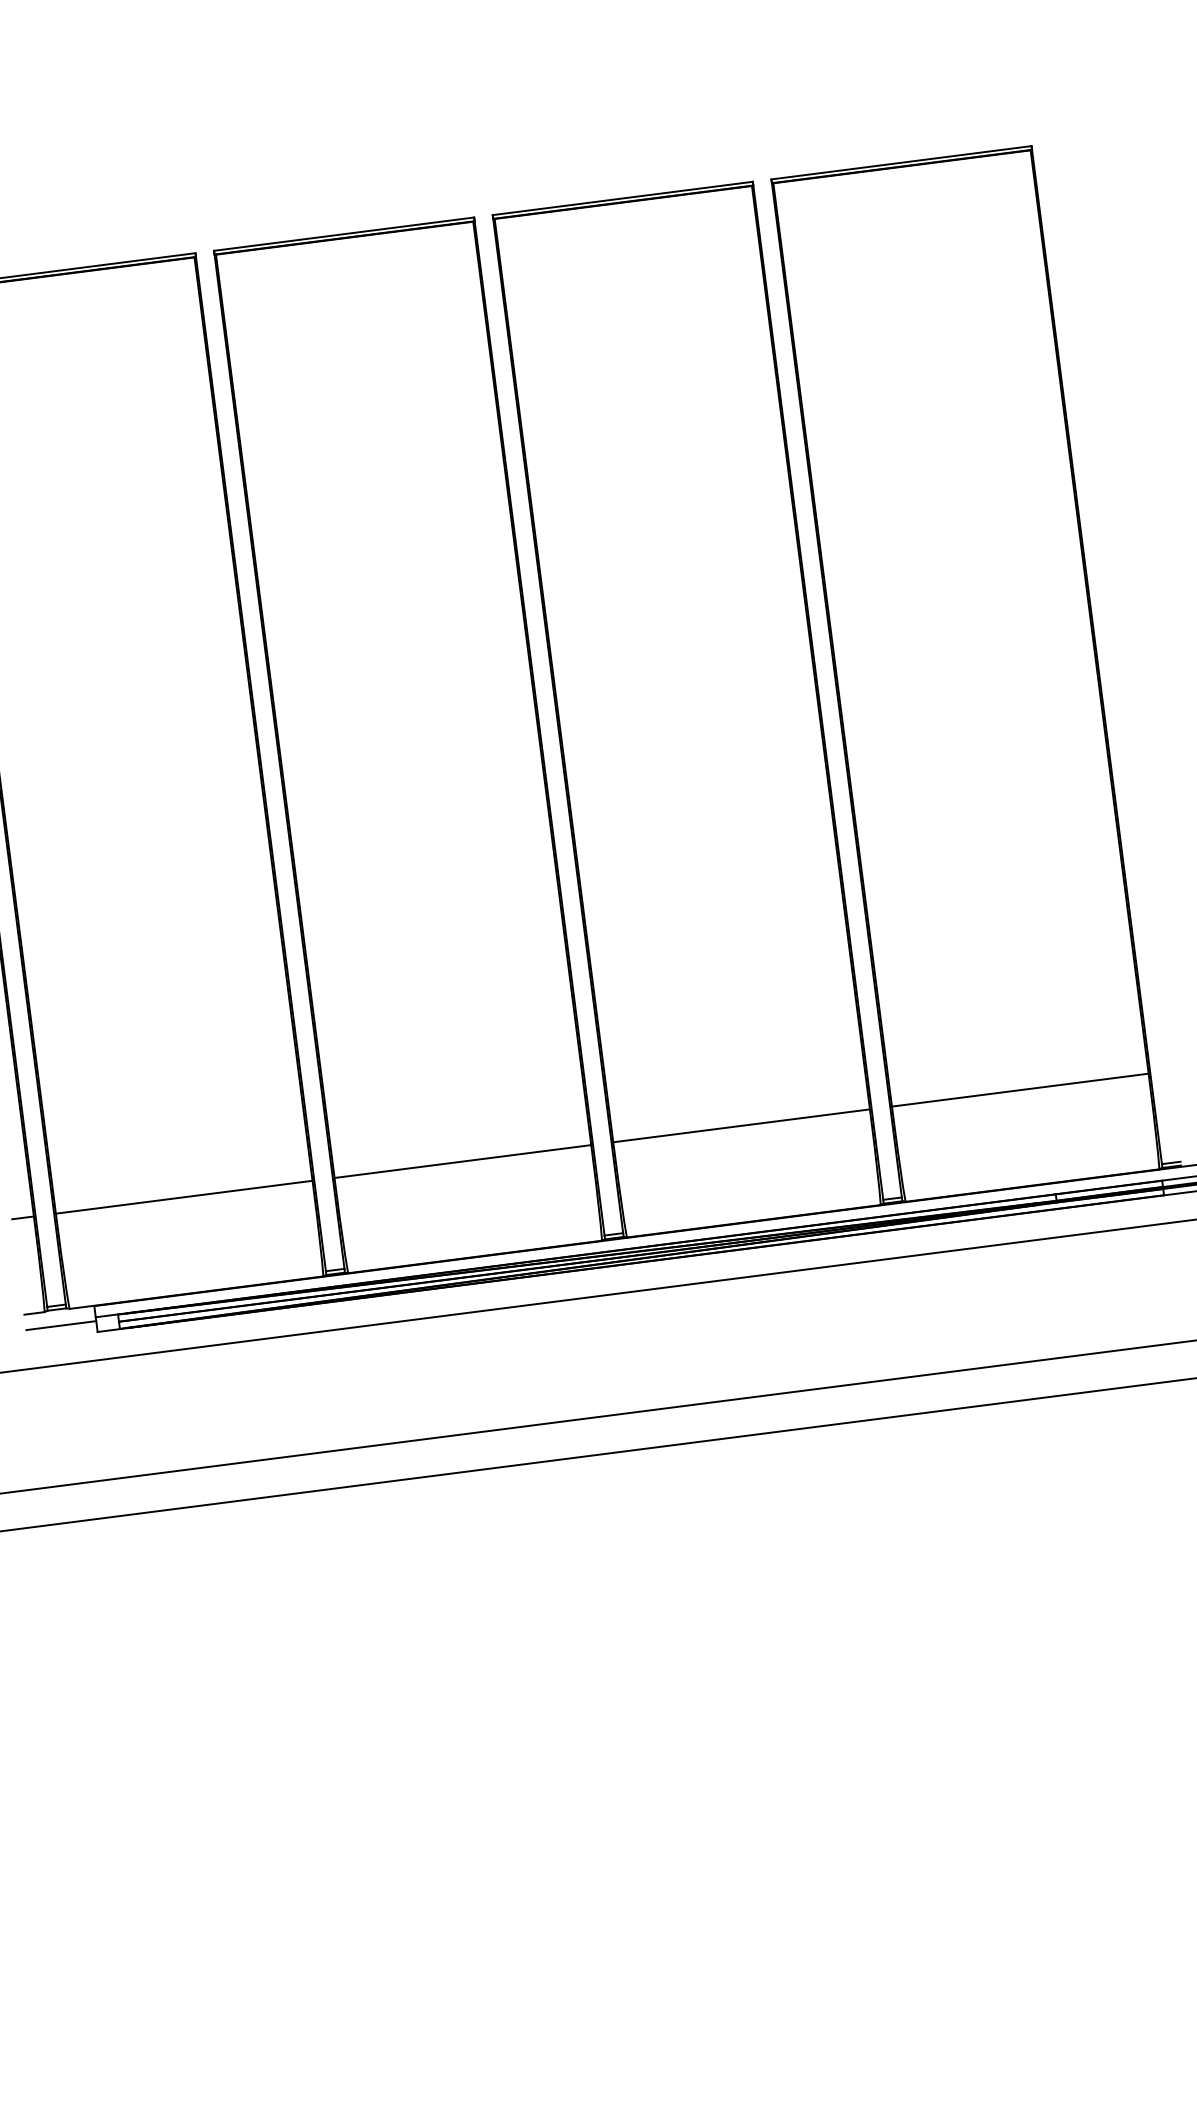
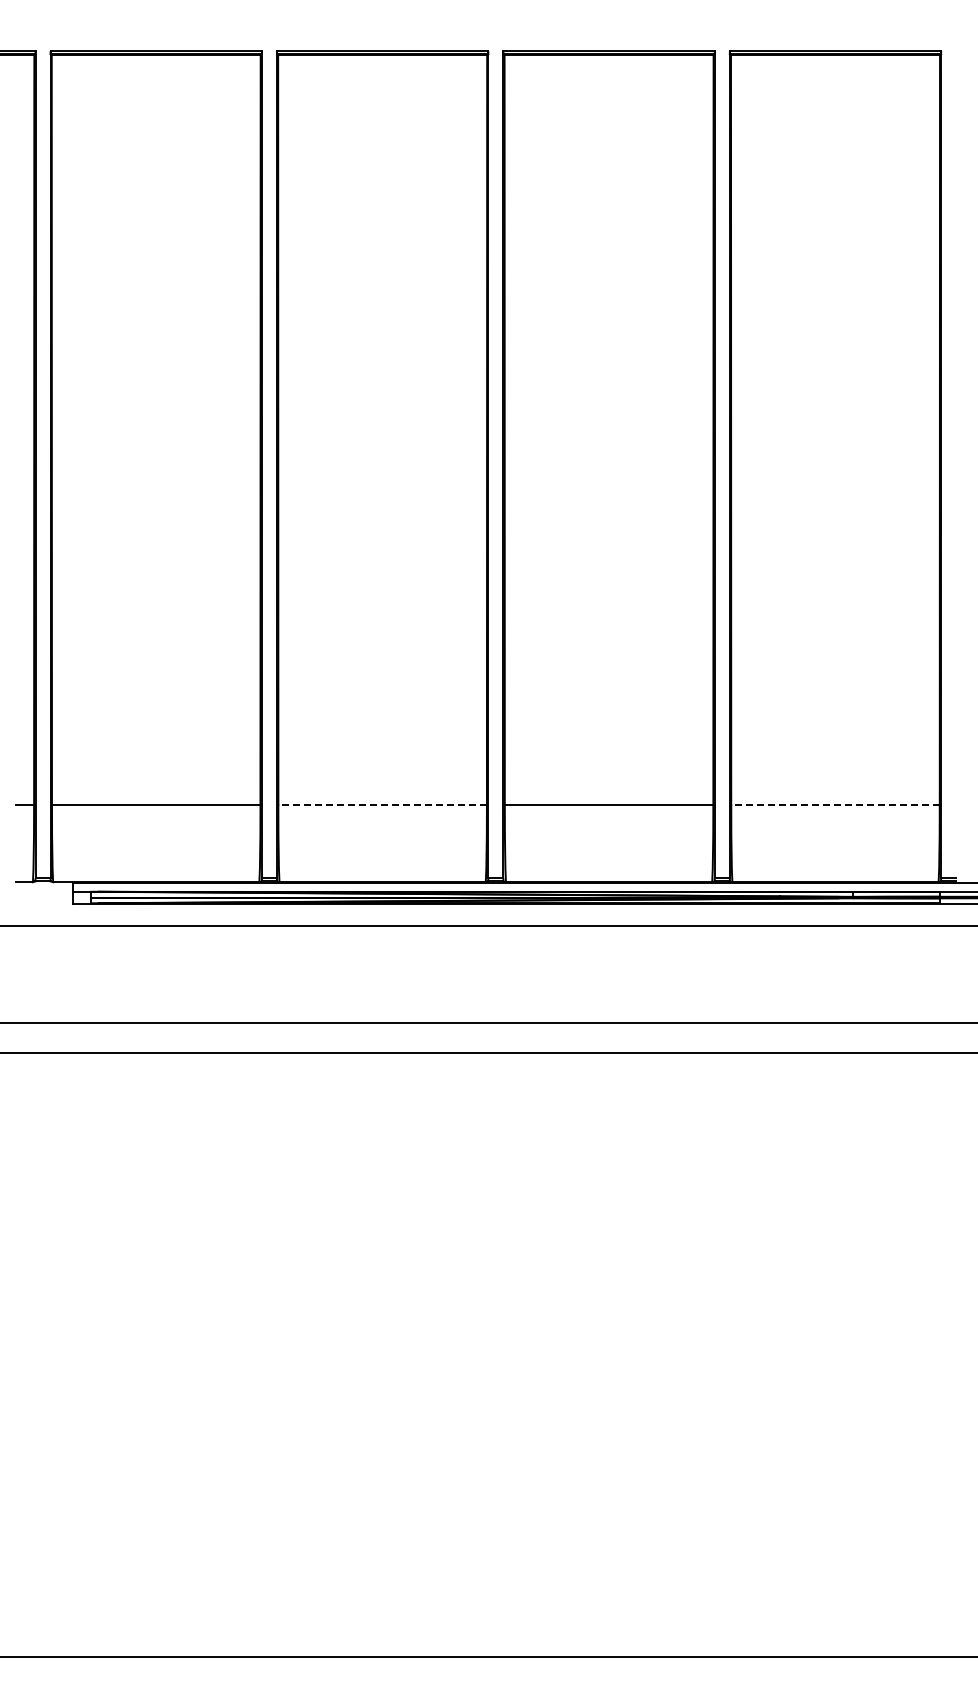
line: (1020, 1089) -> (835, 804), solid -> dashed
line: (462, 1161) -> (382, 804), solid -> dashed
line: (60, 1325) -> (44, 894), removed

